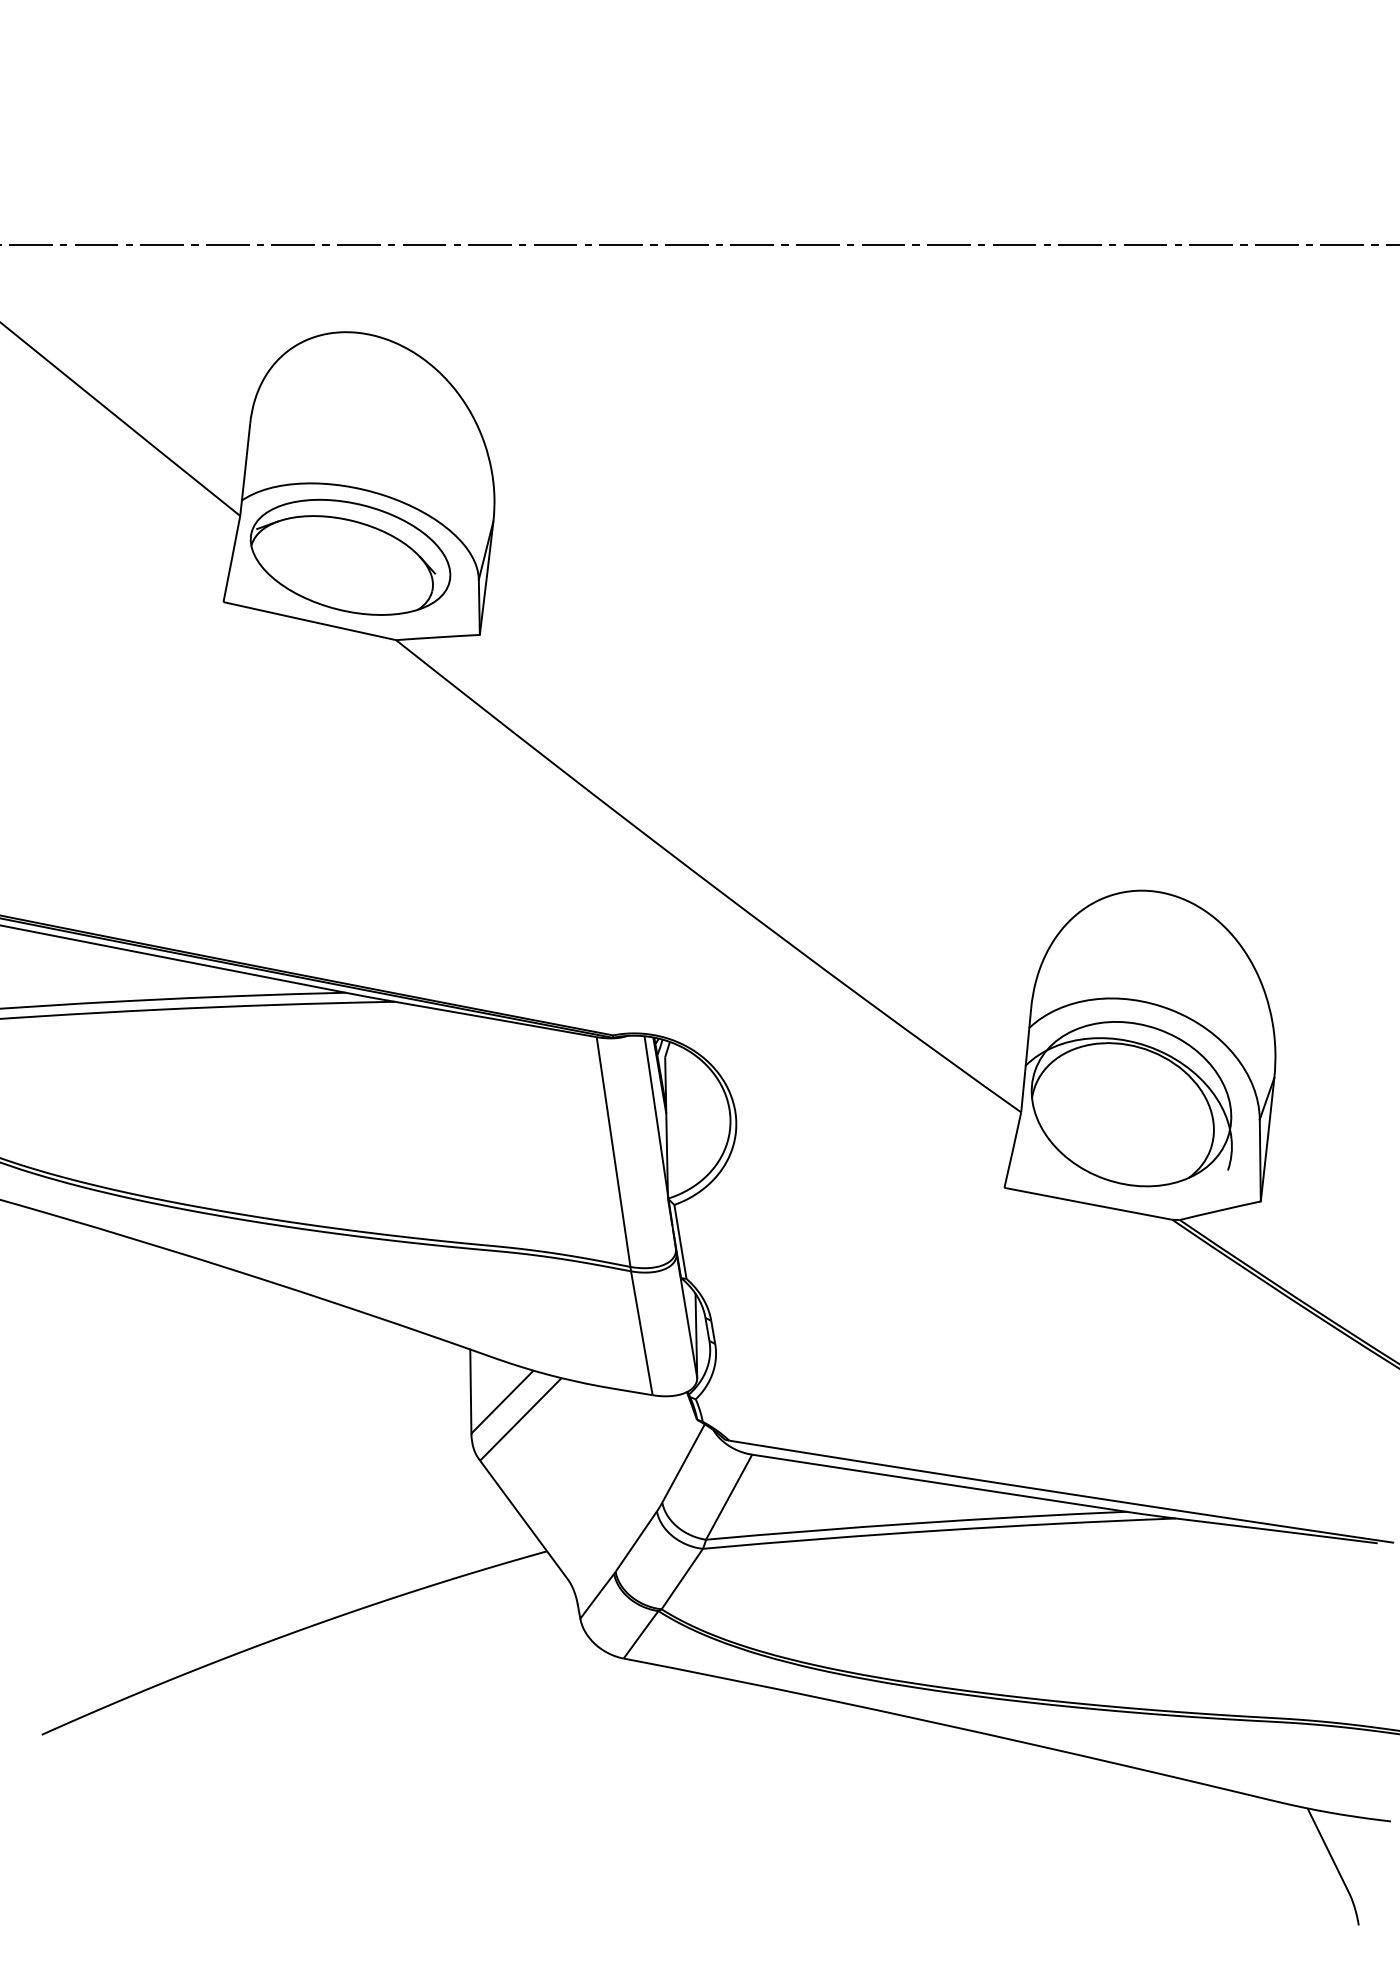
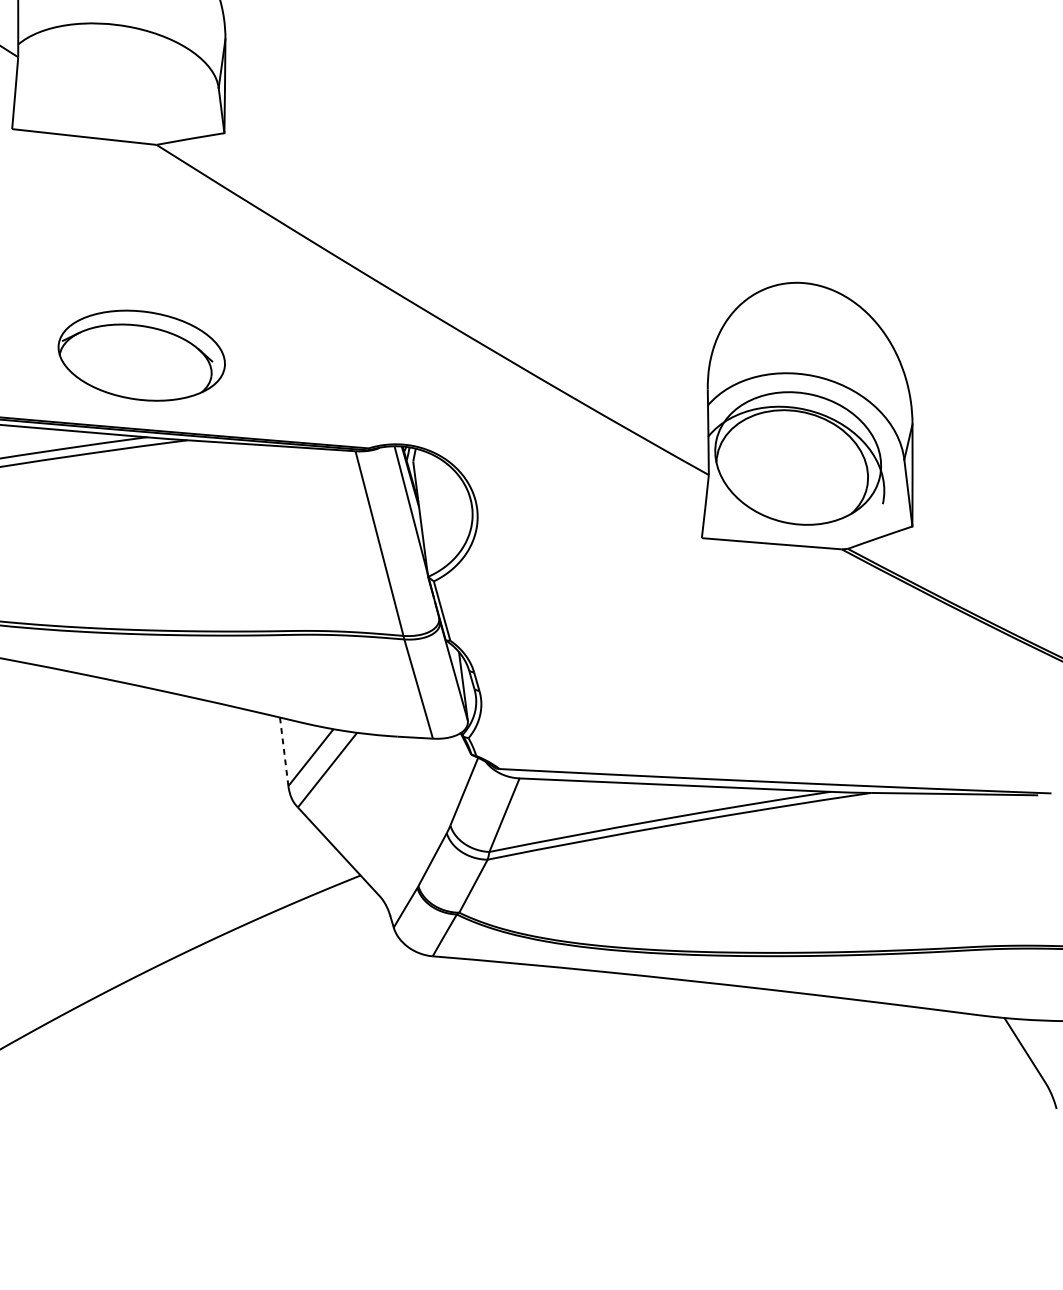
part: (350, 556) -> (141, 354), moved
line: (470, 1391) -> (283, 751), solid -> dashed

